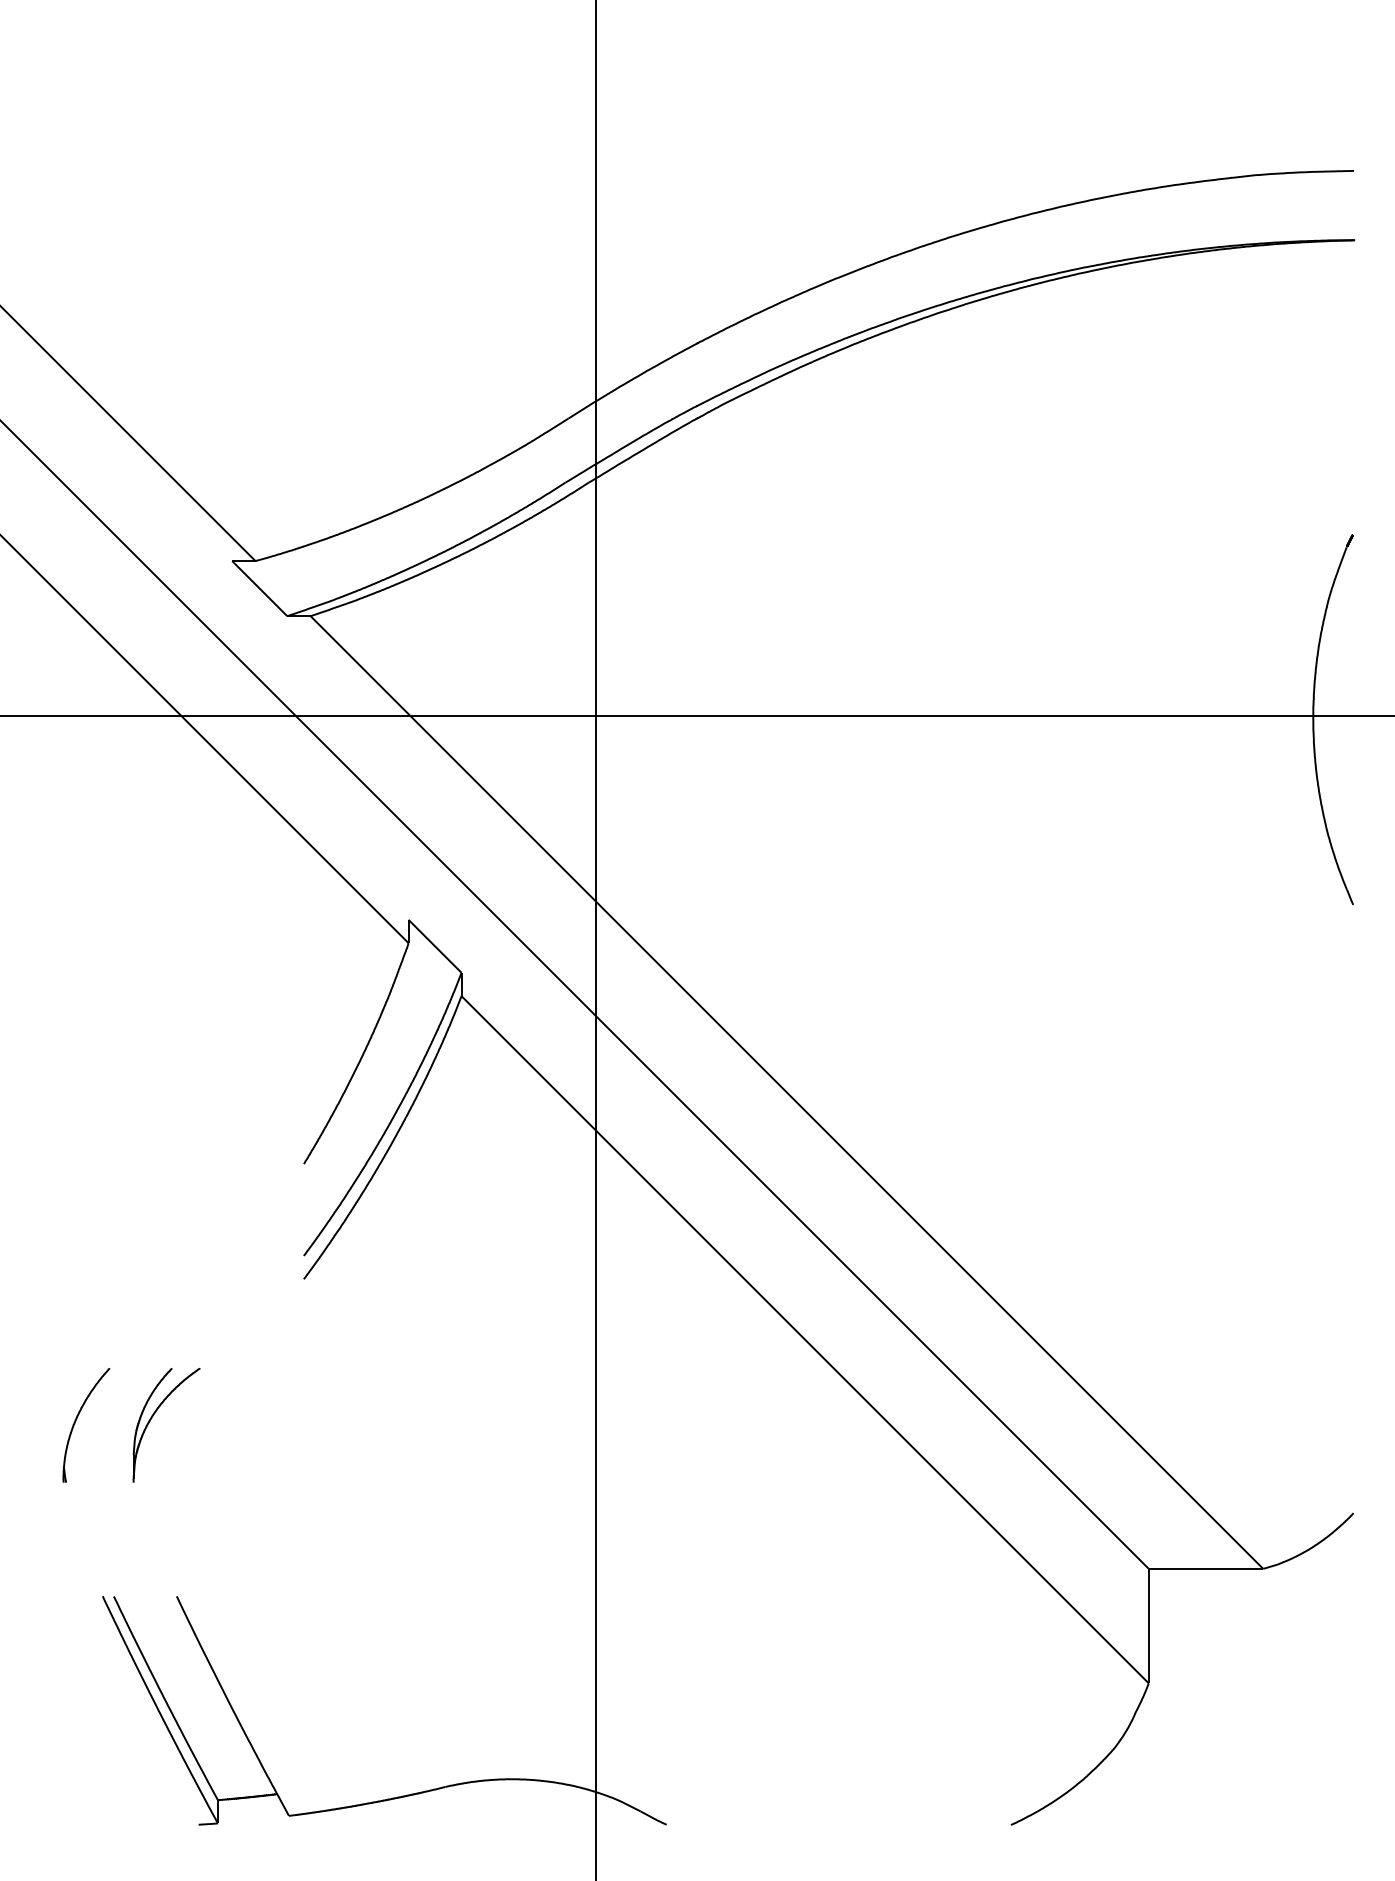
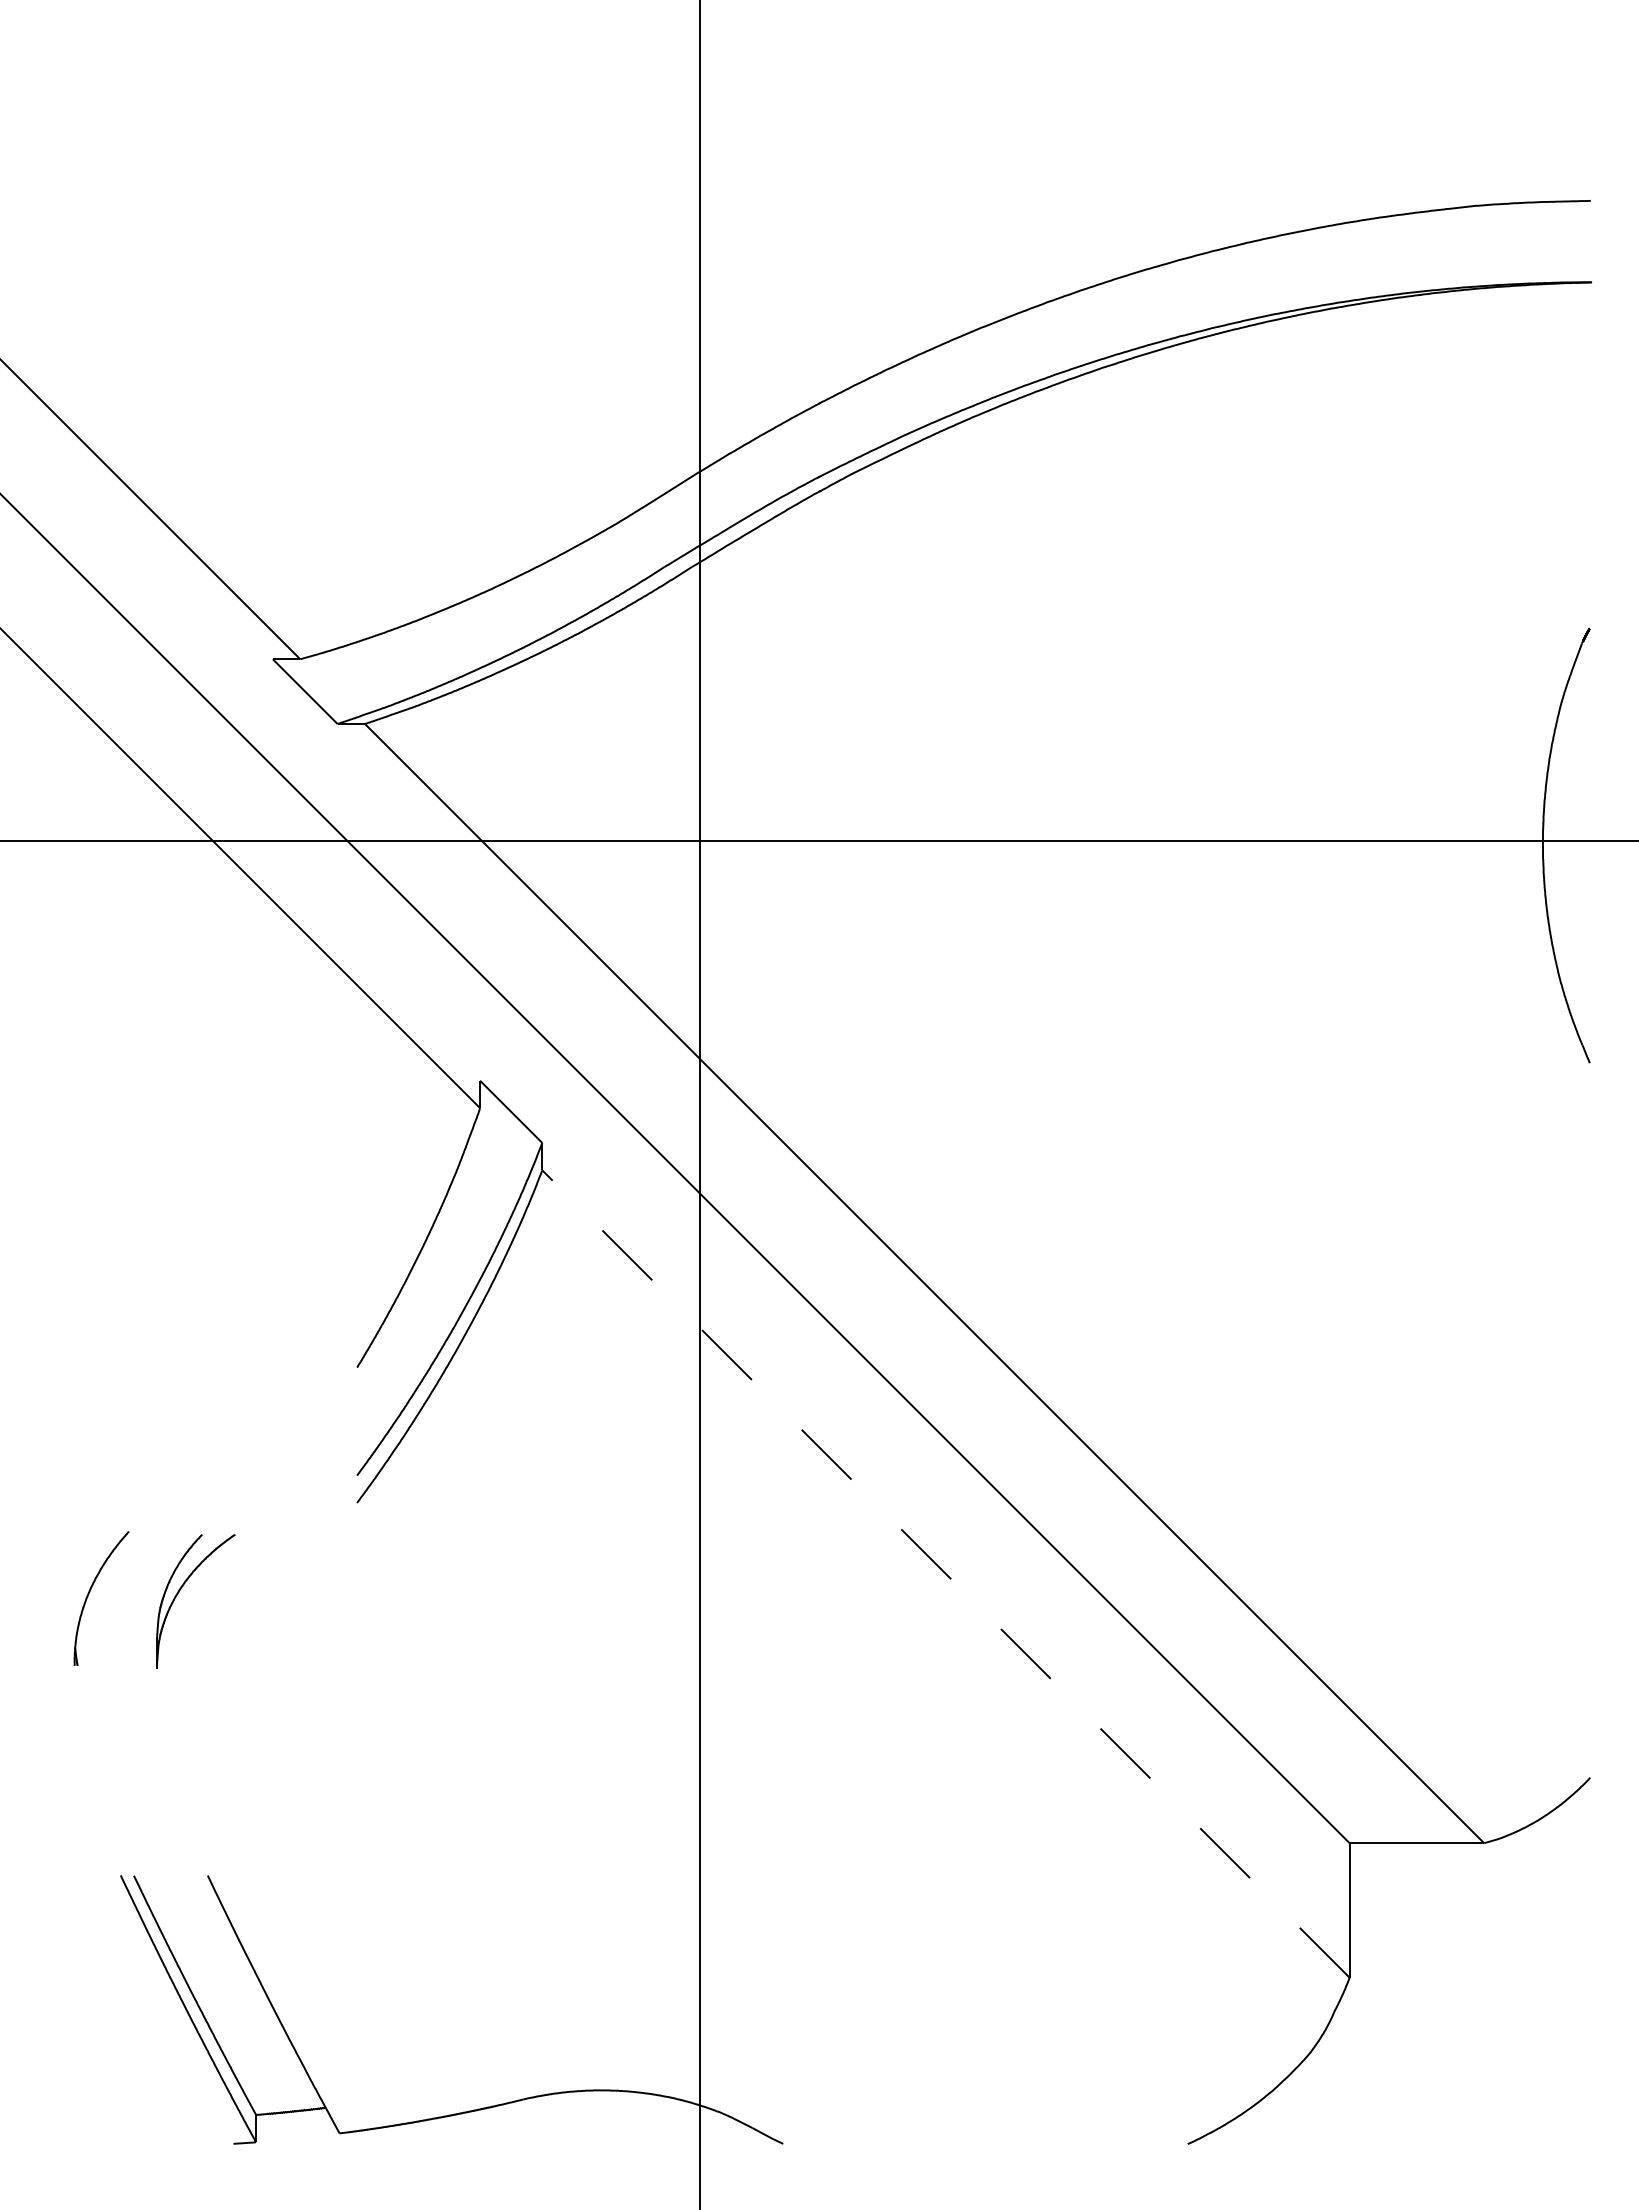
line: (804, 1340) -> (945, 1574), solid -> dashed
part: (152, 1417) -> (179, 1592), moved
part: (76, 1420) -> (90, 1592), moved

